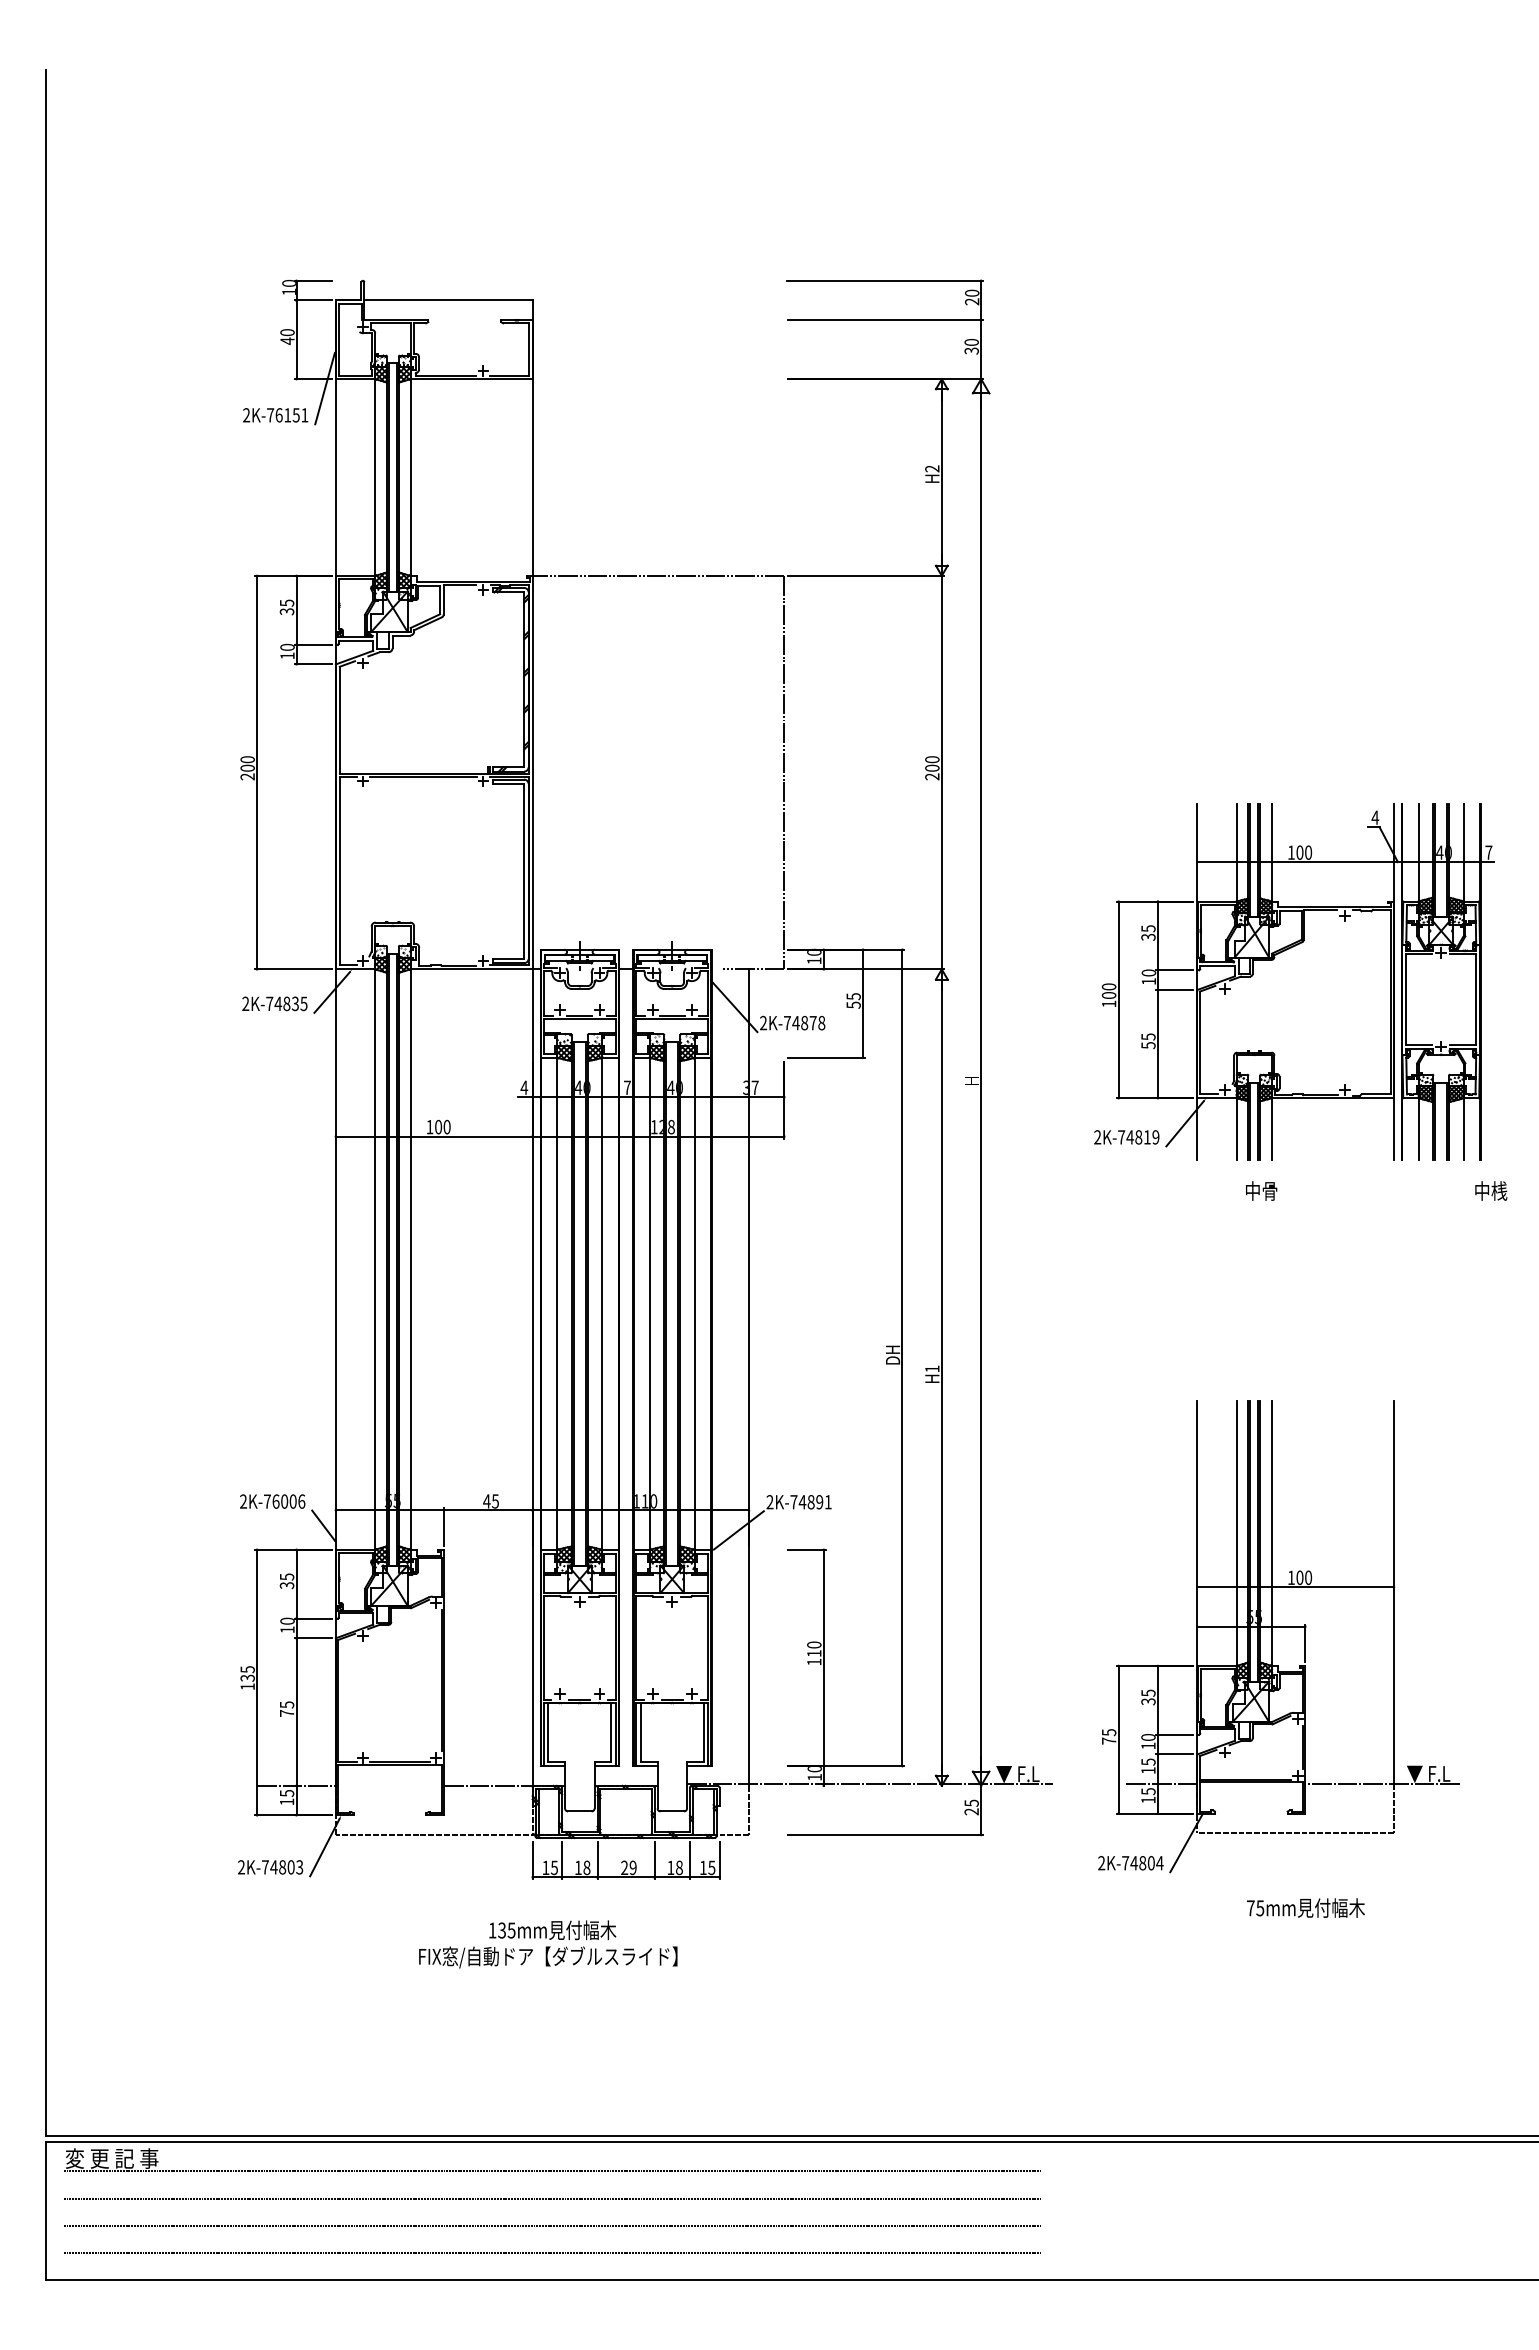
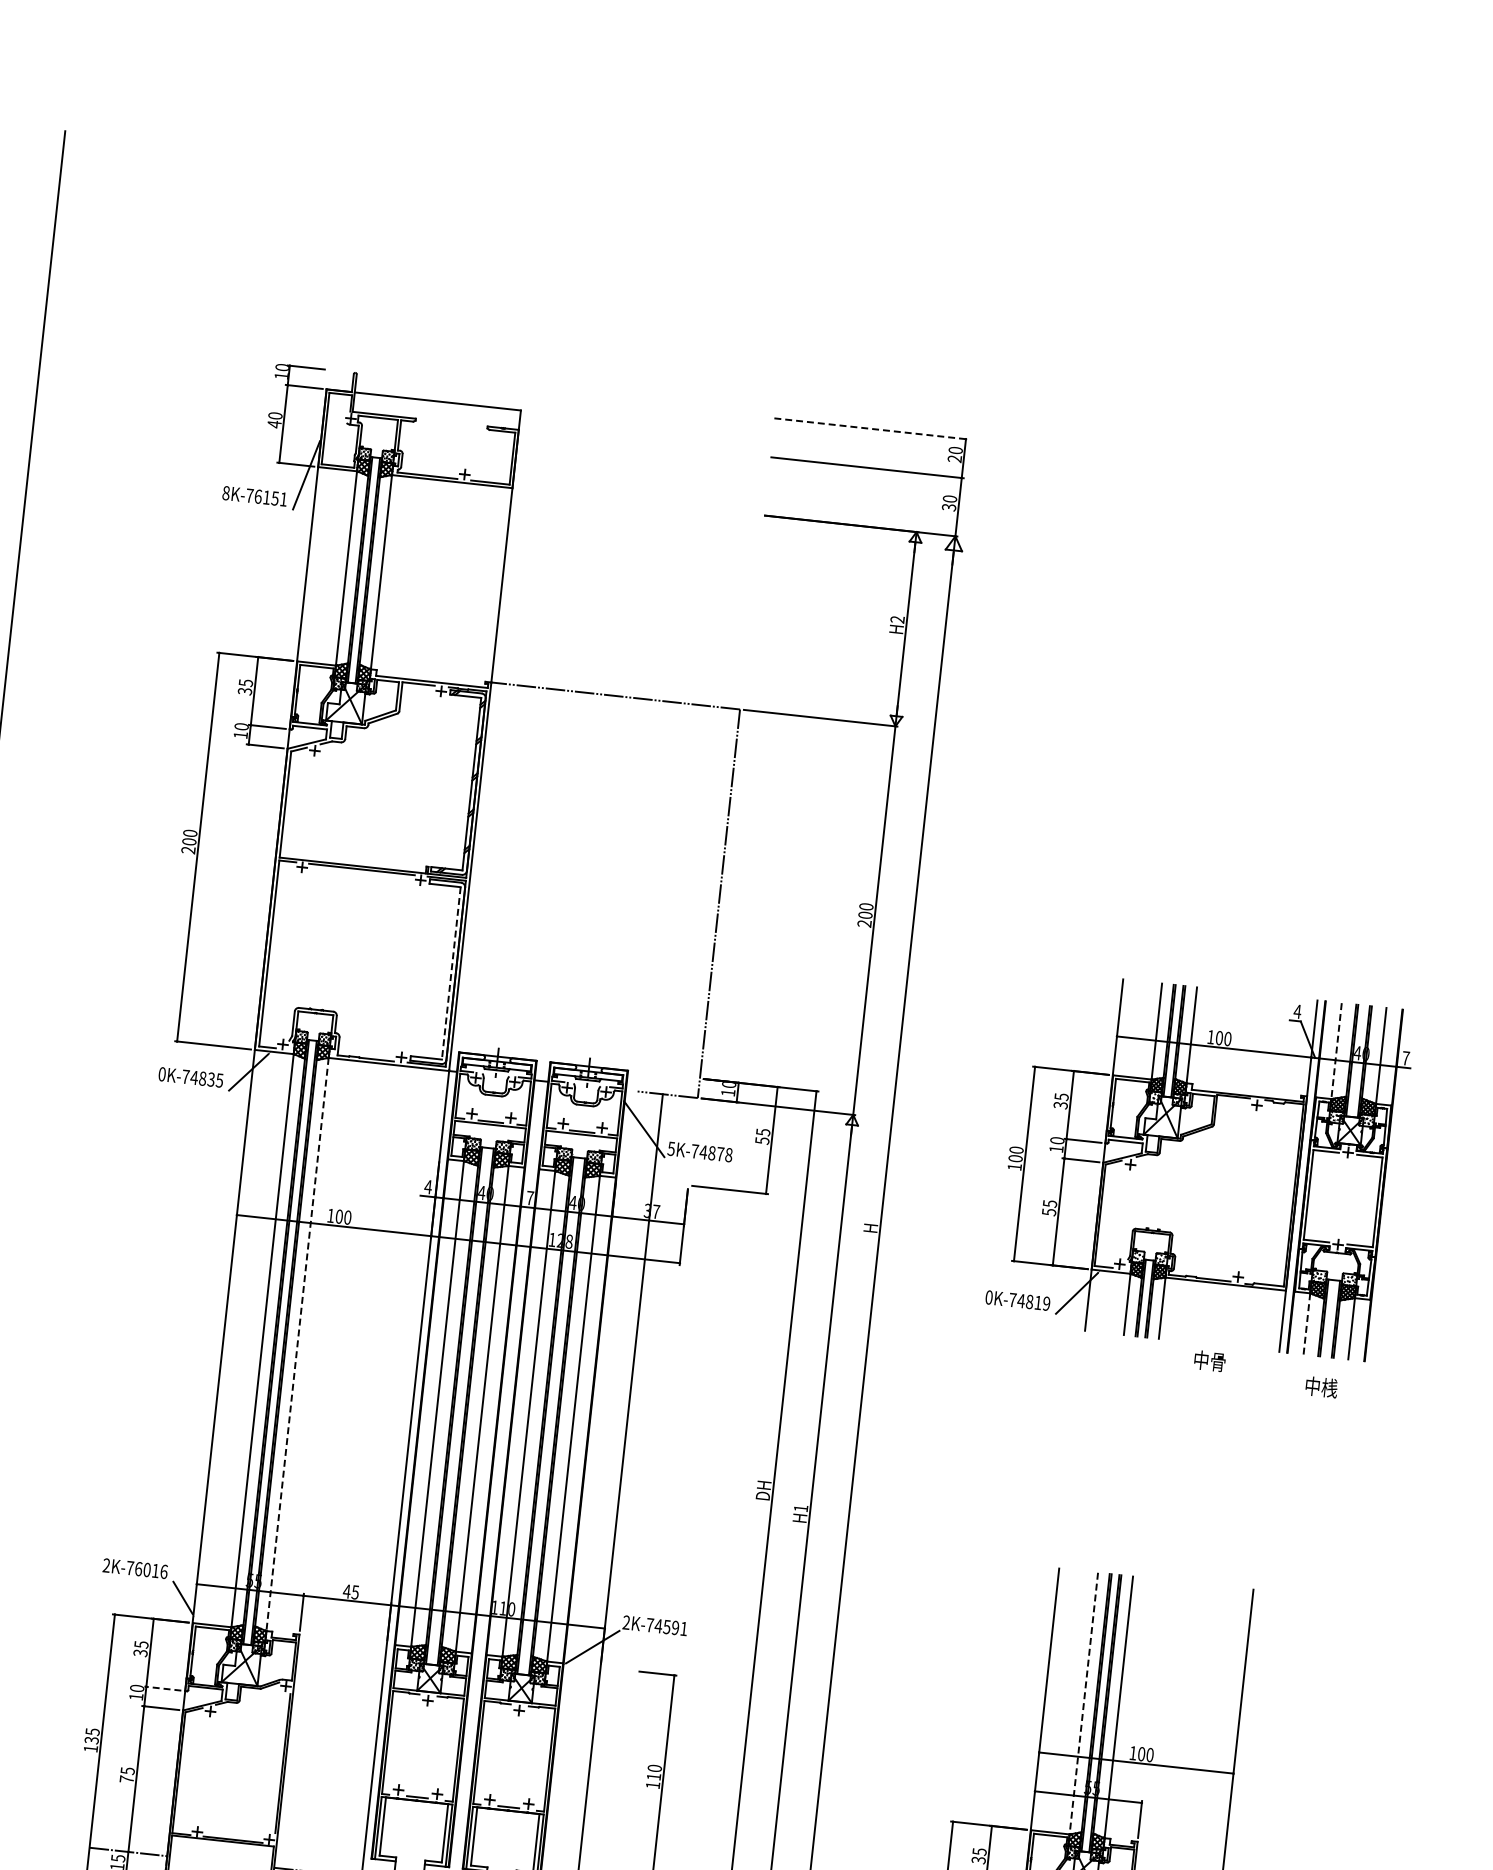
line: (885, 280) -> (871, 428), solid -> dashed
text: (246, 415) -> (226, 493), 2K-76151 -> 8K-76151
line: (1418, 852) -> (1336, 1050), solid -> dashed
line: (524, 871) -> (451, 973), solid -> dashed
text: (245, 1003) -> (161, 1073), 2K-74835 -> 0K-74835
text: (763, 1022) -> (671, 1148), 2K-74878 -> 5K-74878
line: (1418, 1129) -> (1306, 1324), solid -> dashed
text: (1097, 1137) -> (988, 1297), 2K-74819 -> 0K-74819
text: (1261, 1190) -> (1209, 1360), moved
text: (1491, 1190) -> (1321, 1386), moved
line: (410, 1260) -> (297, 1345), solid -> dashed
text: (292, 1501) -> (154, 1570), 2K-76006 -> 2K-76016
text: (810, 1502) -> (666, 1627), 2K-74891 -> 2K-74591
line: (1236, 1533) -> (1083, 1703), solid -> dashed
line: (313, 1618) -> (163, 1688), solid -> dashed

